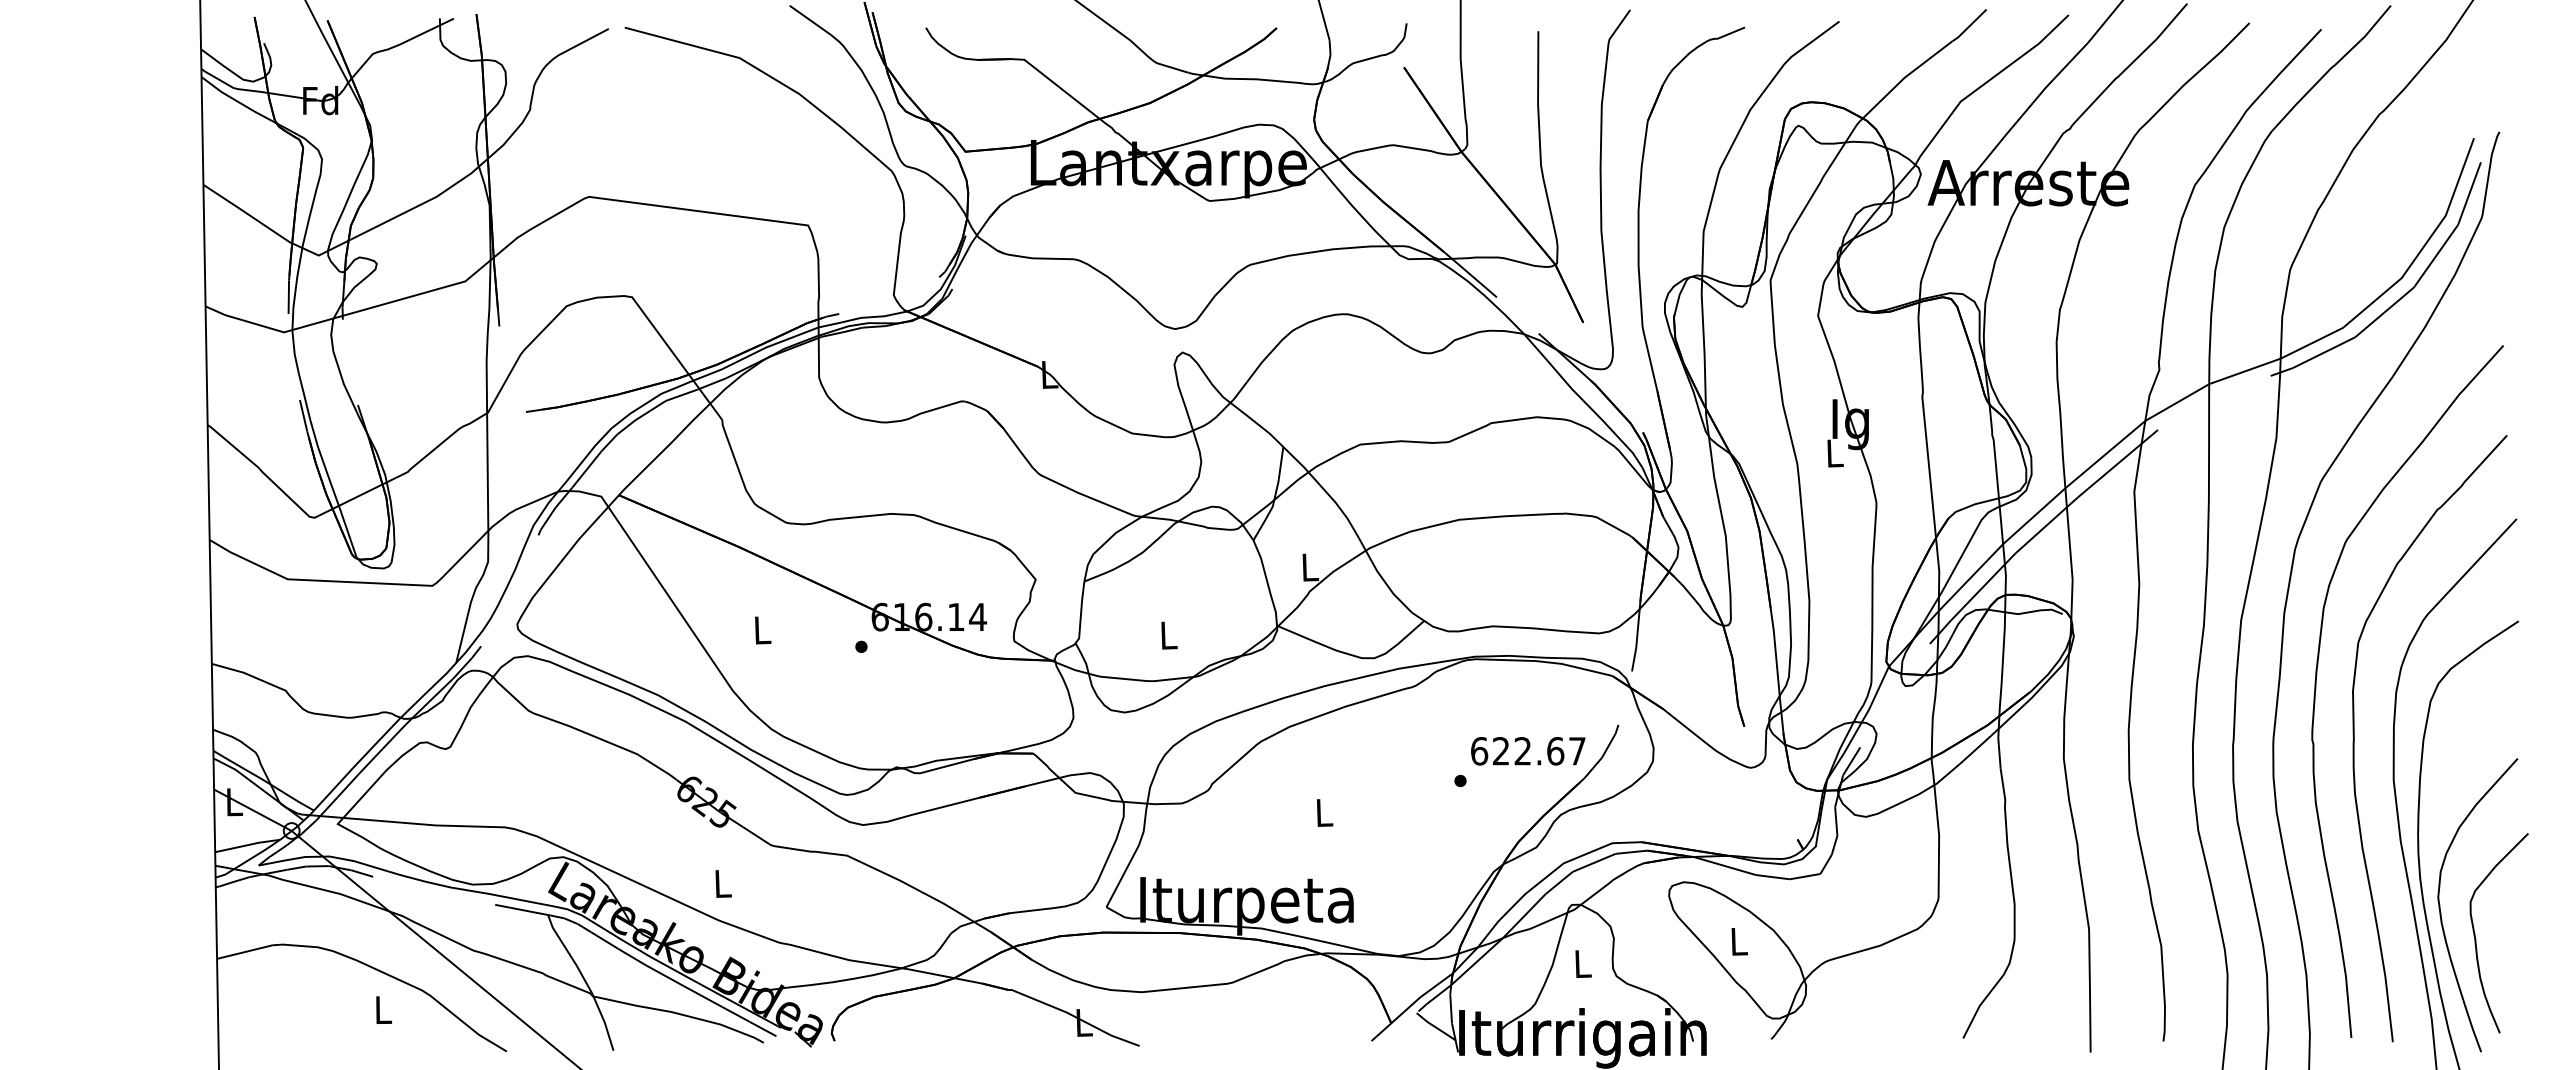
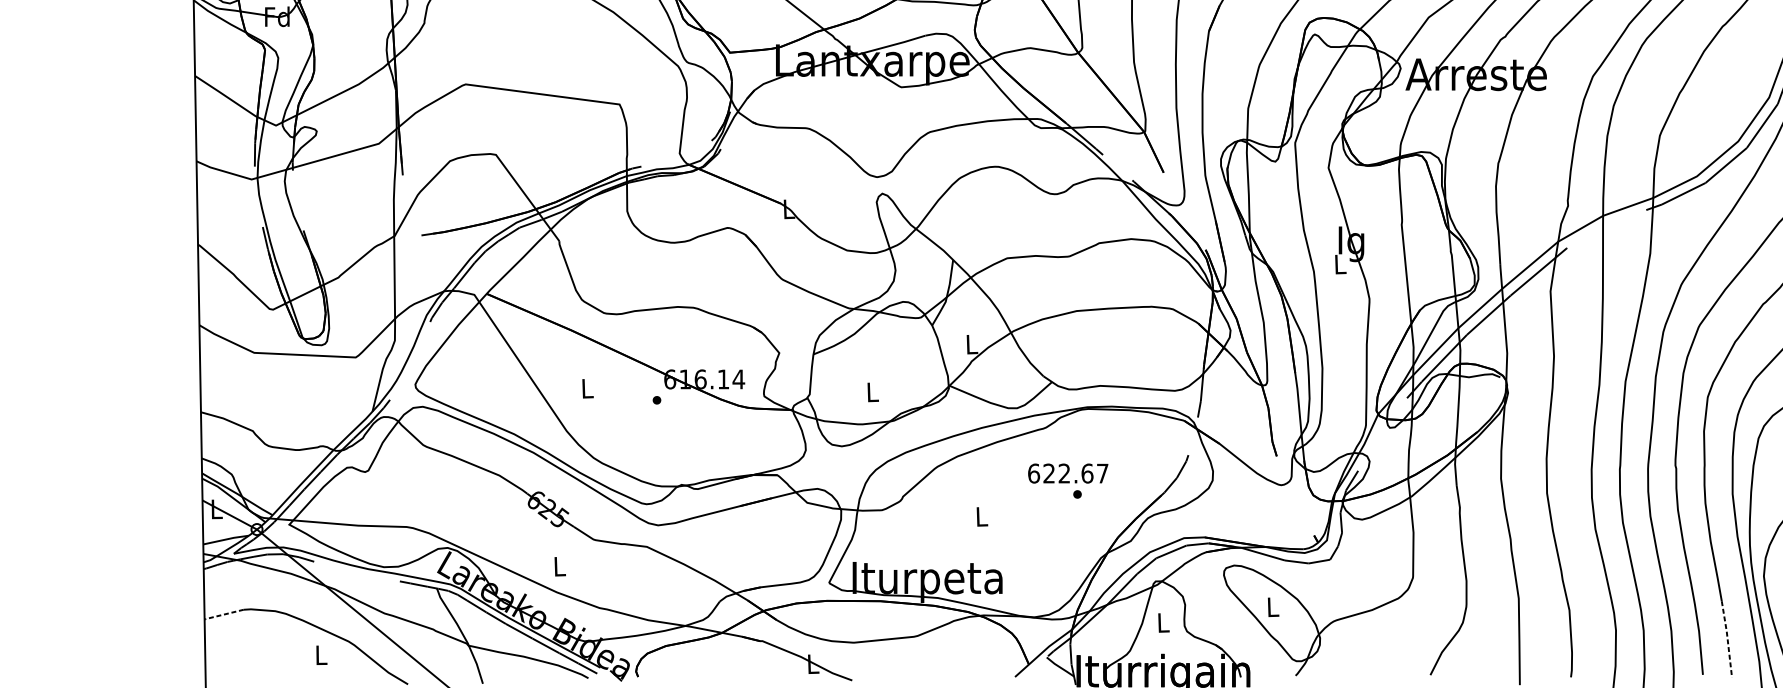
text: (1528, 751) -> (1068, 473), moved
line: (243, 952) -> (223, 614), solid -> dashed
line: (2386, 987) -> (1727, 639), solid -> dashed

